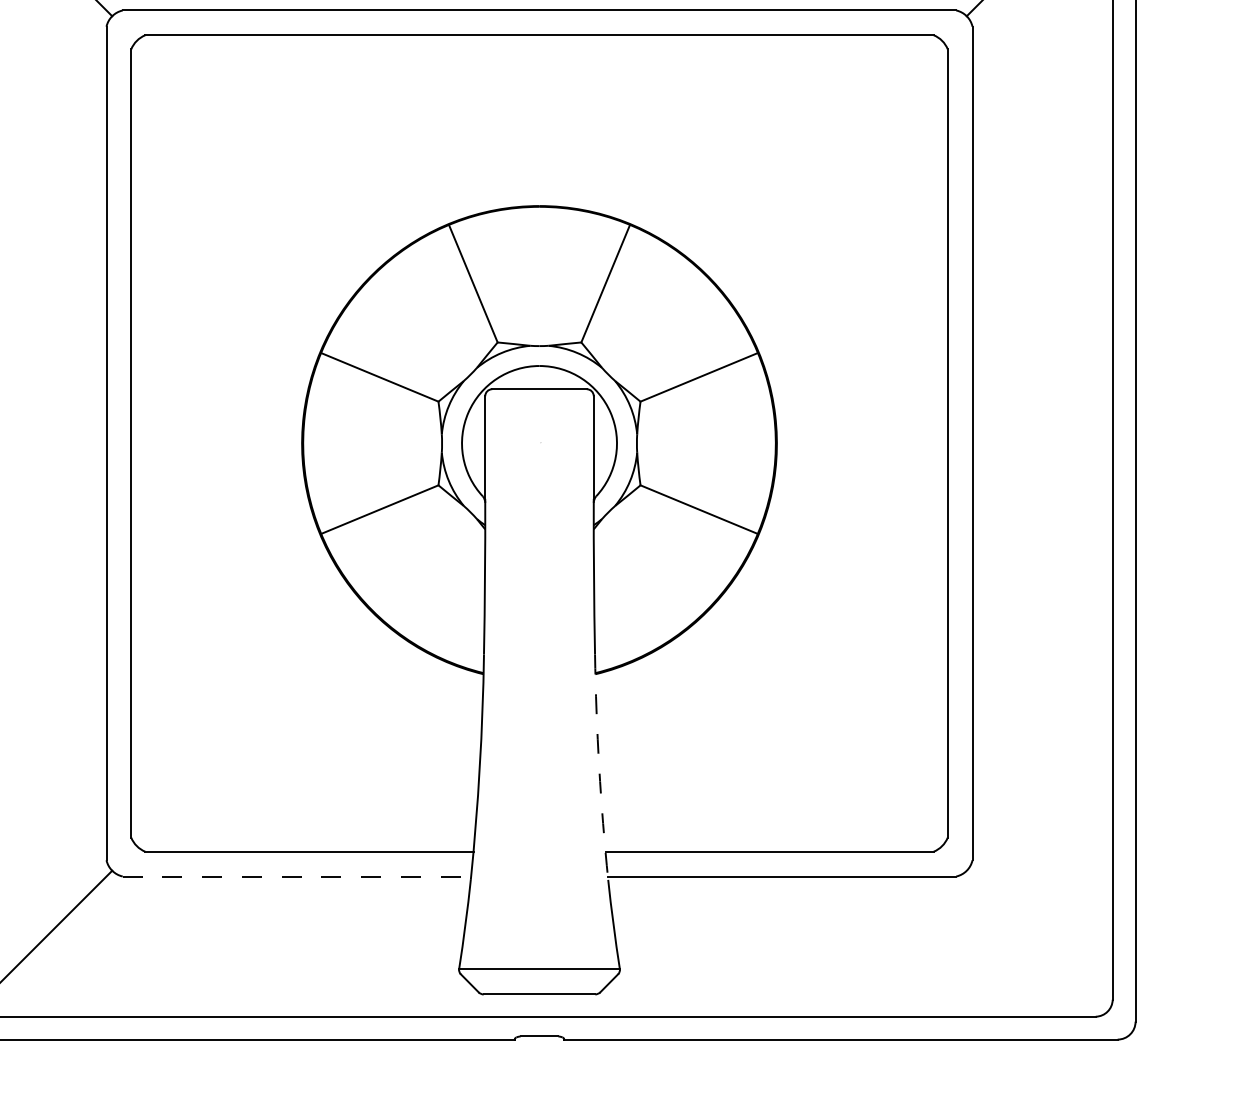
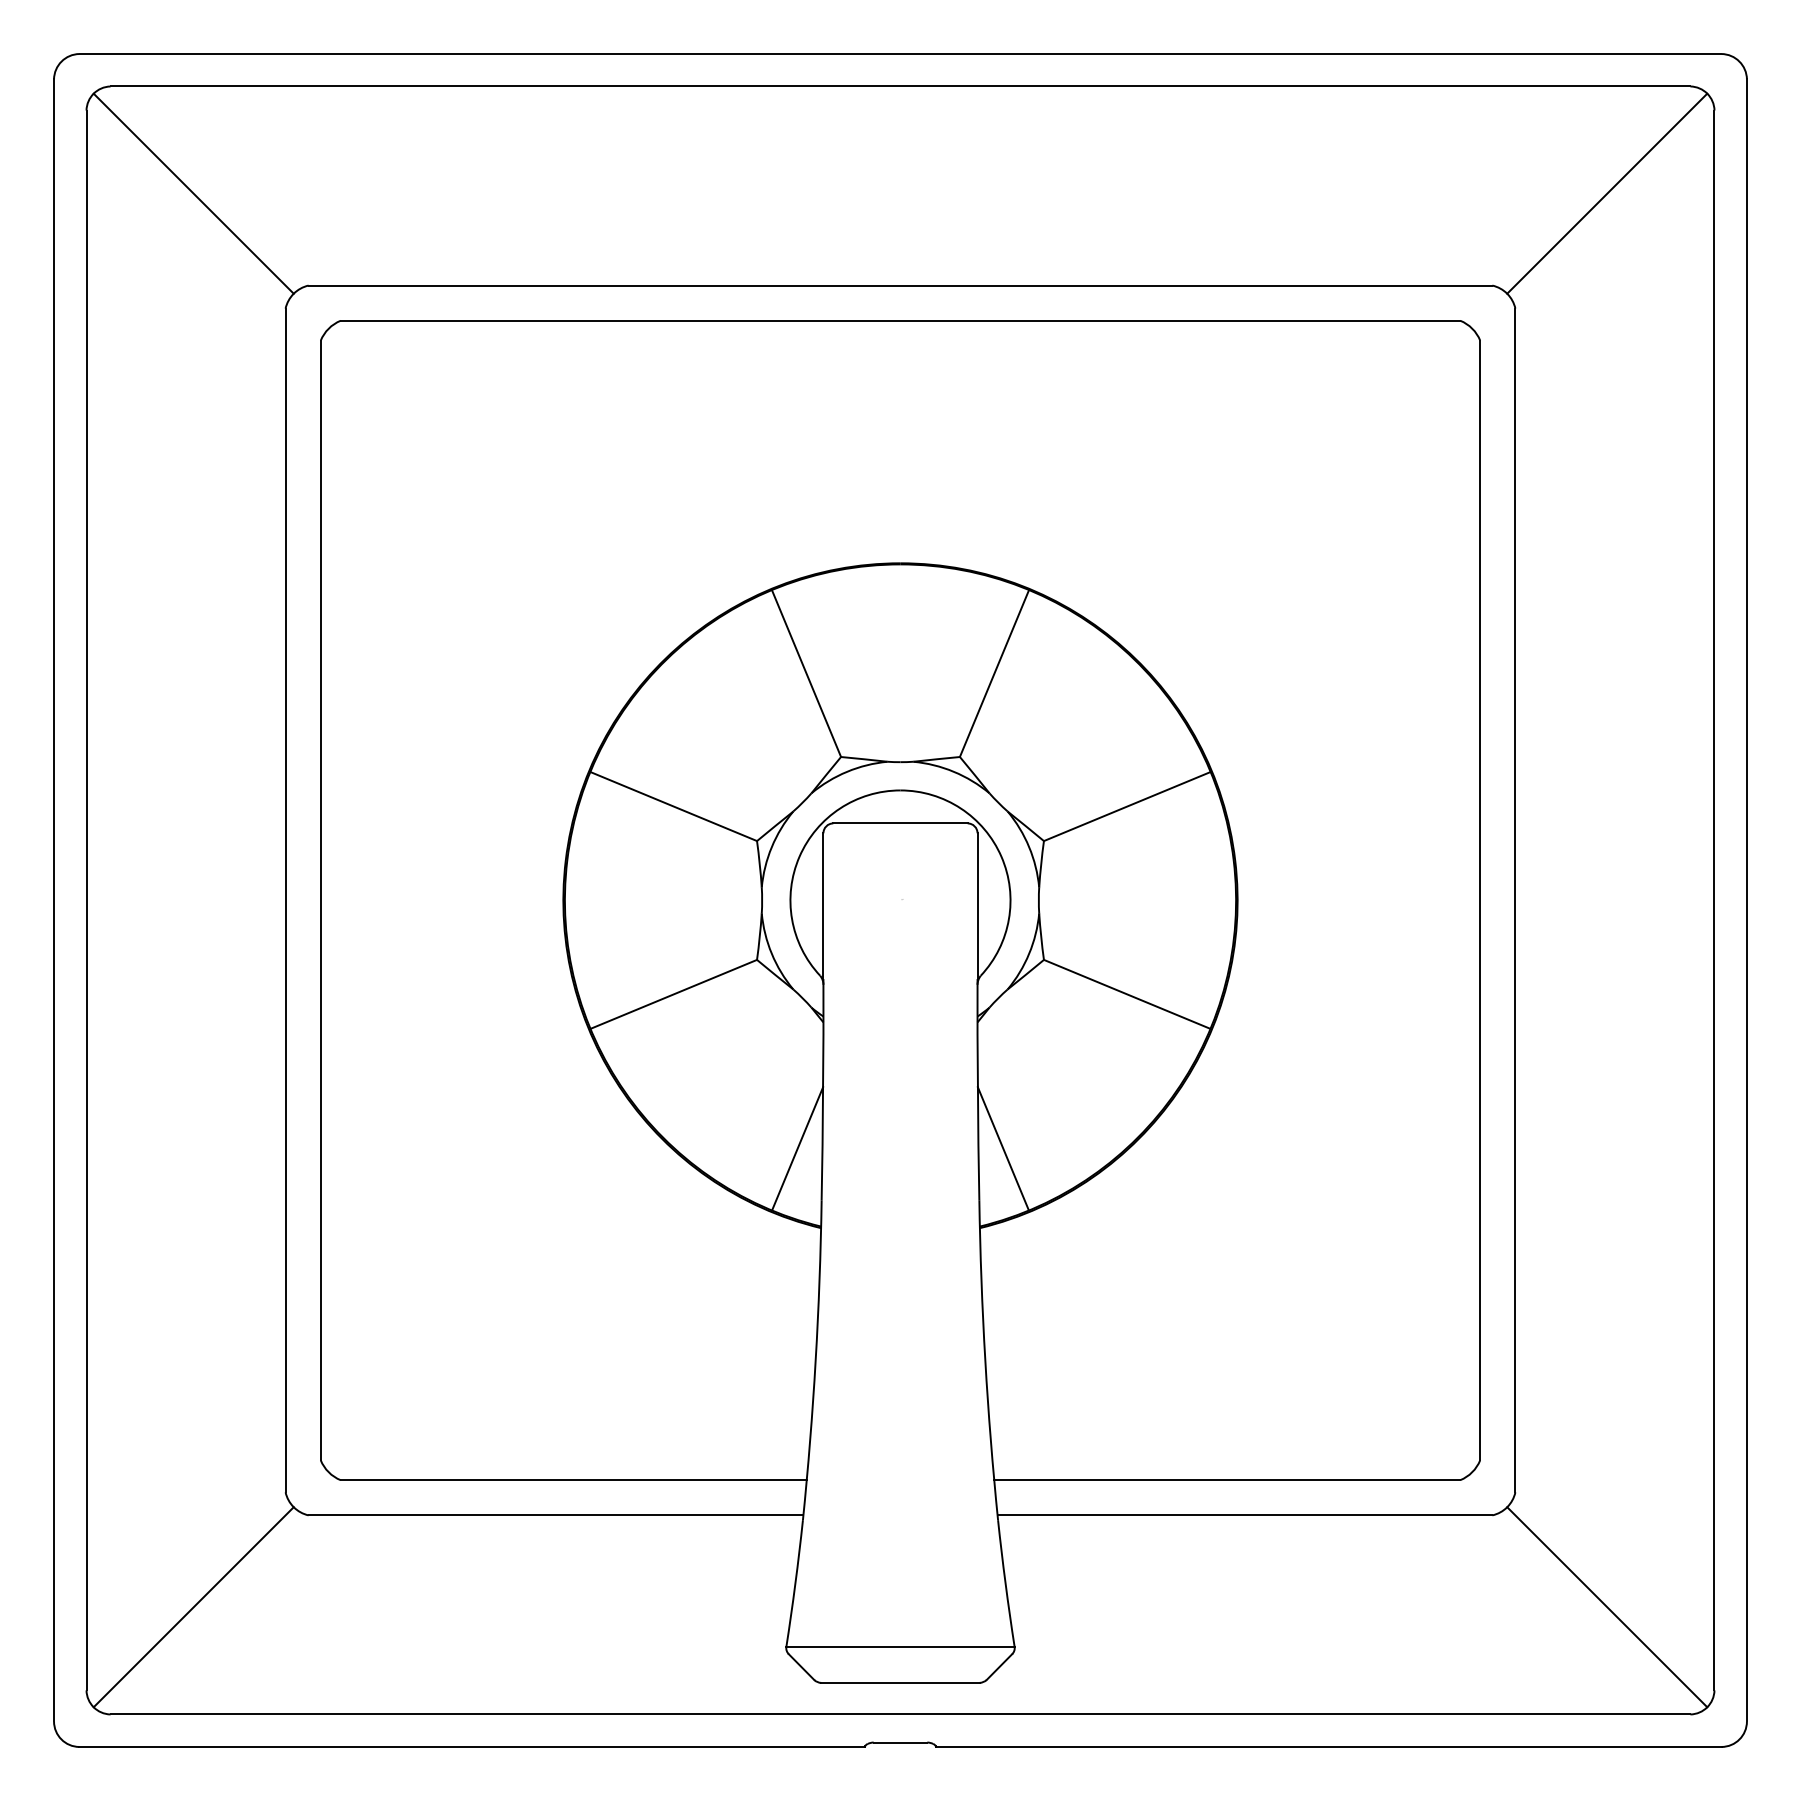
line: (466, 618) -> (797, 1148), added
line: (611, 618) -> (1002, 1148), added
arc: (599, 767) -> (985, 1360), dashed -> solid
line: (297, 876) -> (556, 1515), dashed -> solid
line: (1037, 941) -> (1607, 1607), added

